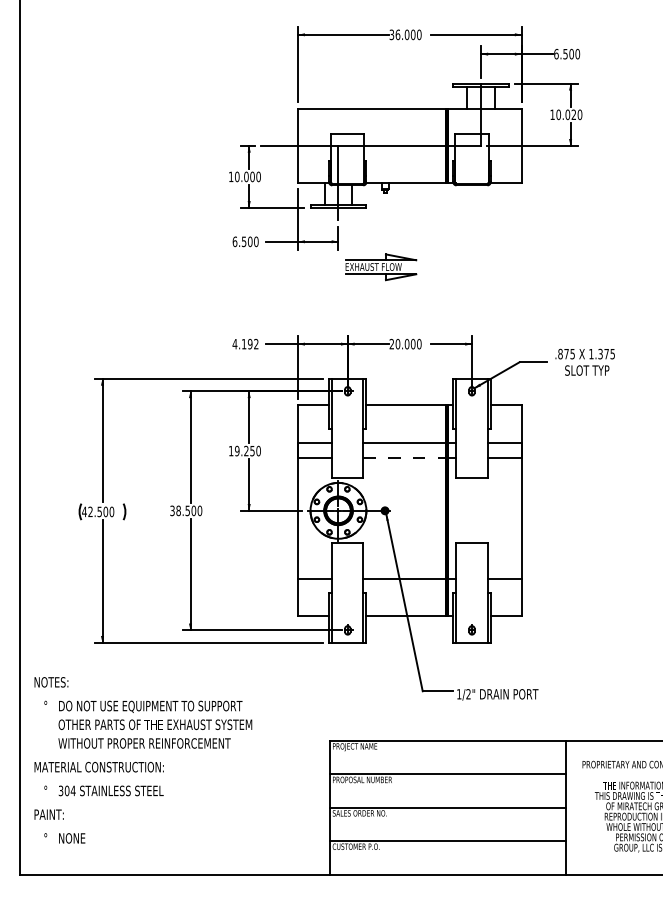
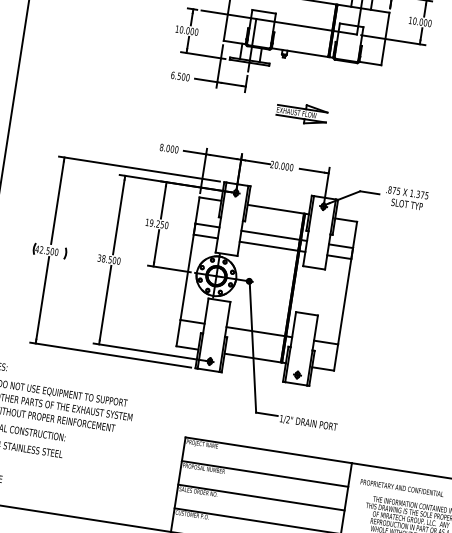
text: (573, 114) -> (425, 22), 10.020 -> 10.000
part: (381, 267) -> (302, 113), moved
text: (245, 343) -> (169, 148), 4.192 -> 8.000
line: (404, 458) -> (268, 246), dashed -> solid

